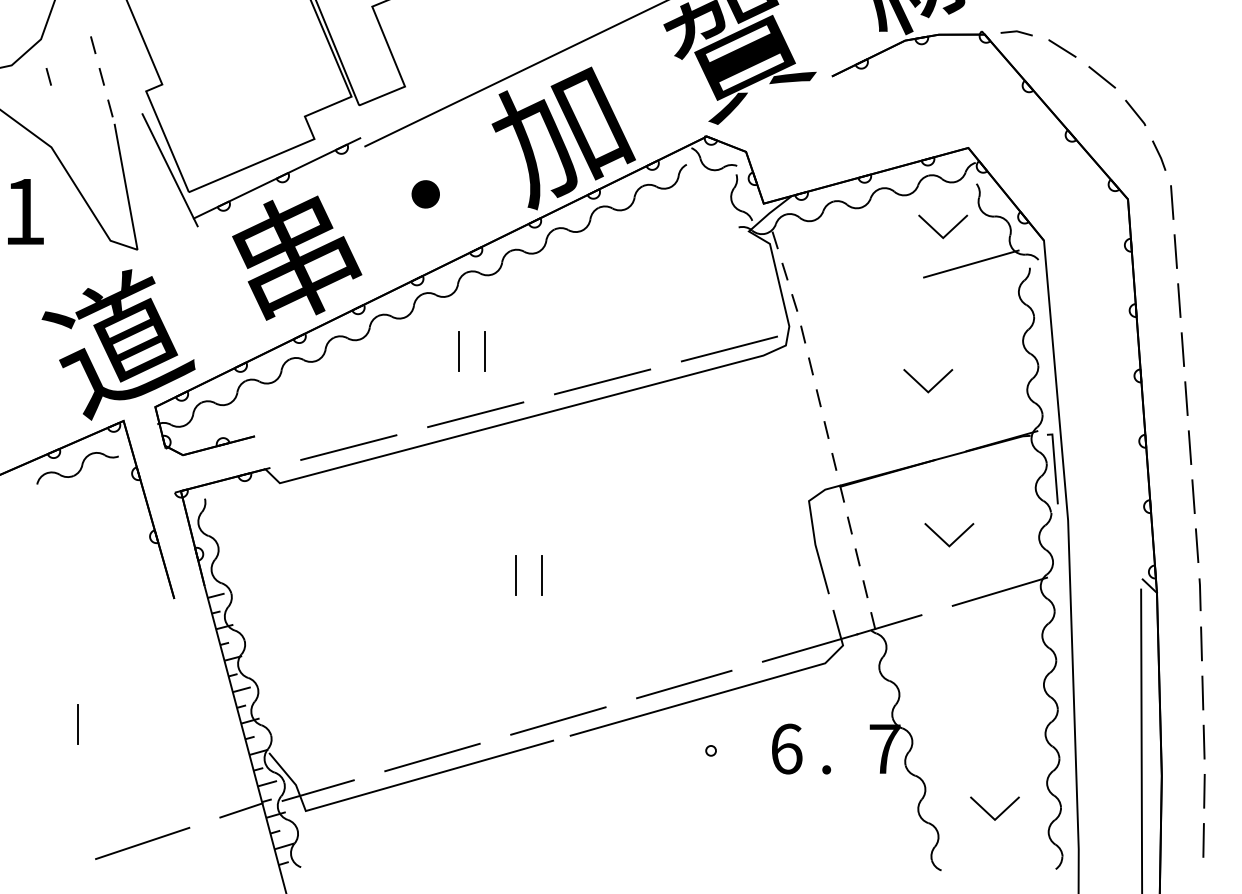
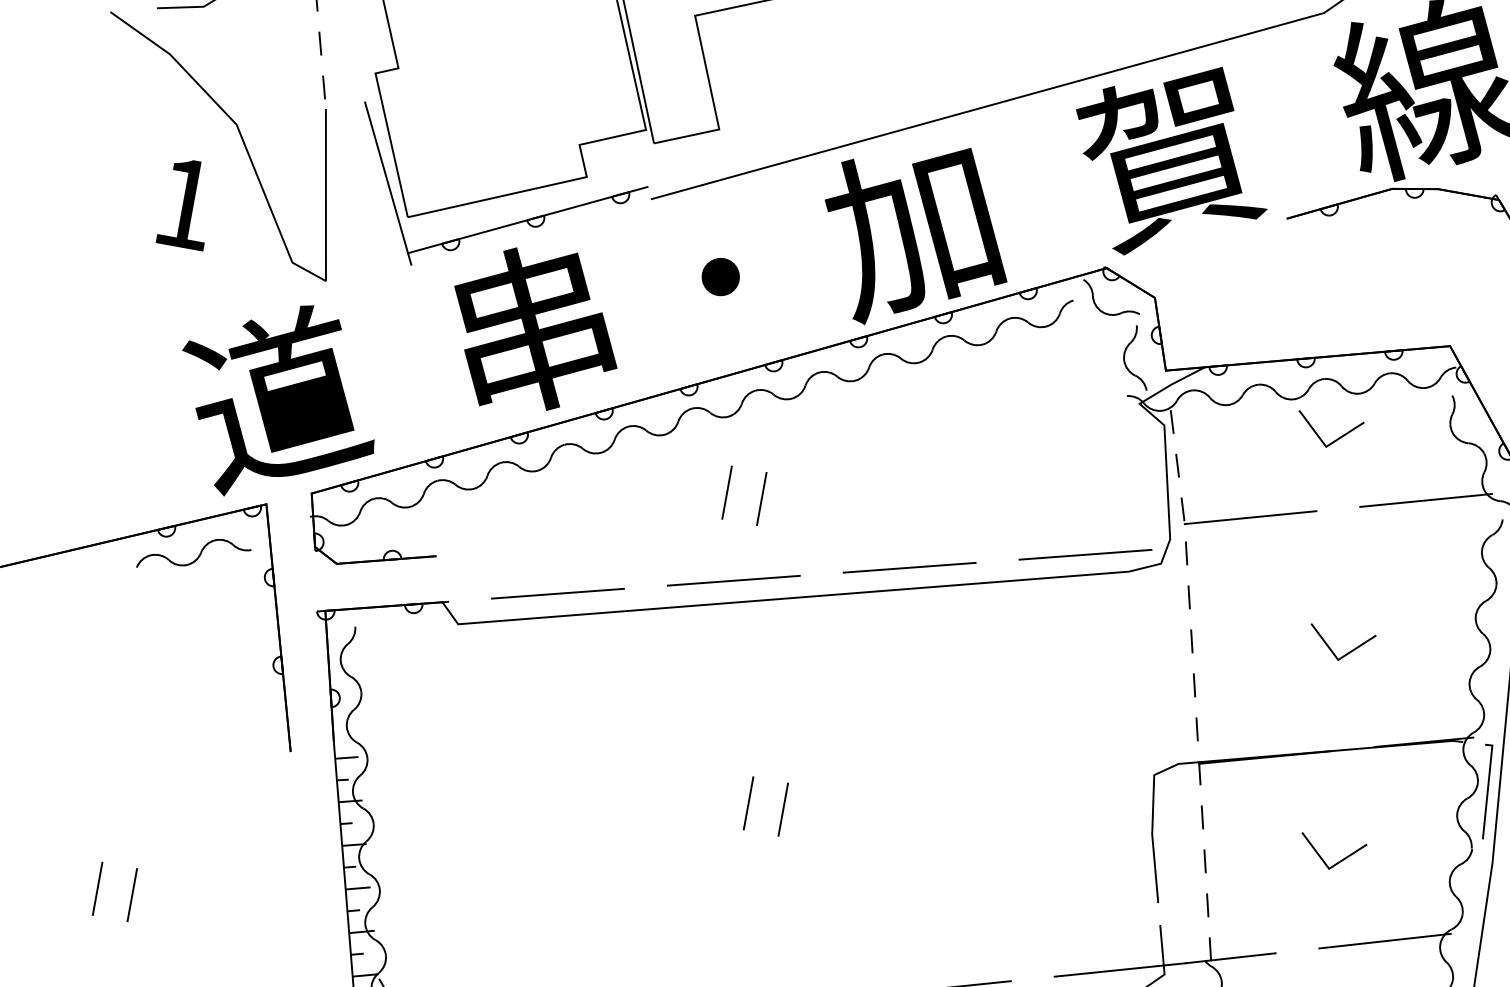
line: (48, 76) -> (249, 30), removed
line: (948, 231) -> (1334, 439), moved
line: (844, 299) -> (1249, 516), added
line: (51, 724) -> (97, 888), added

